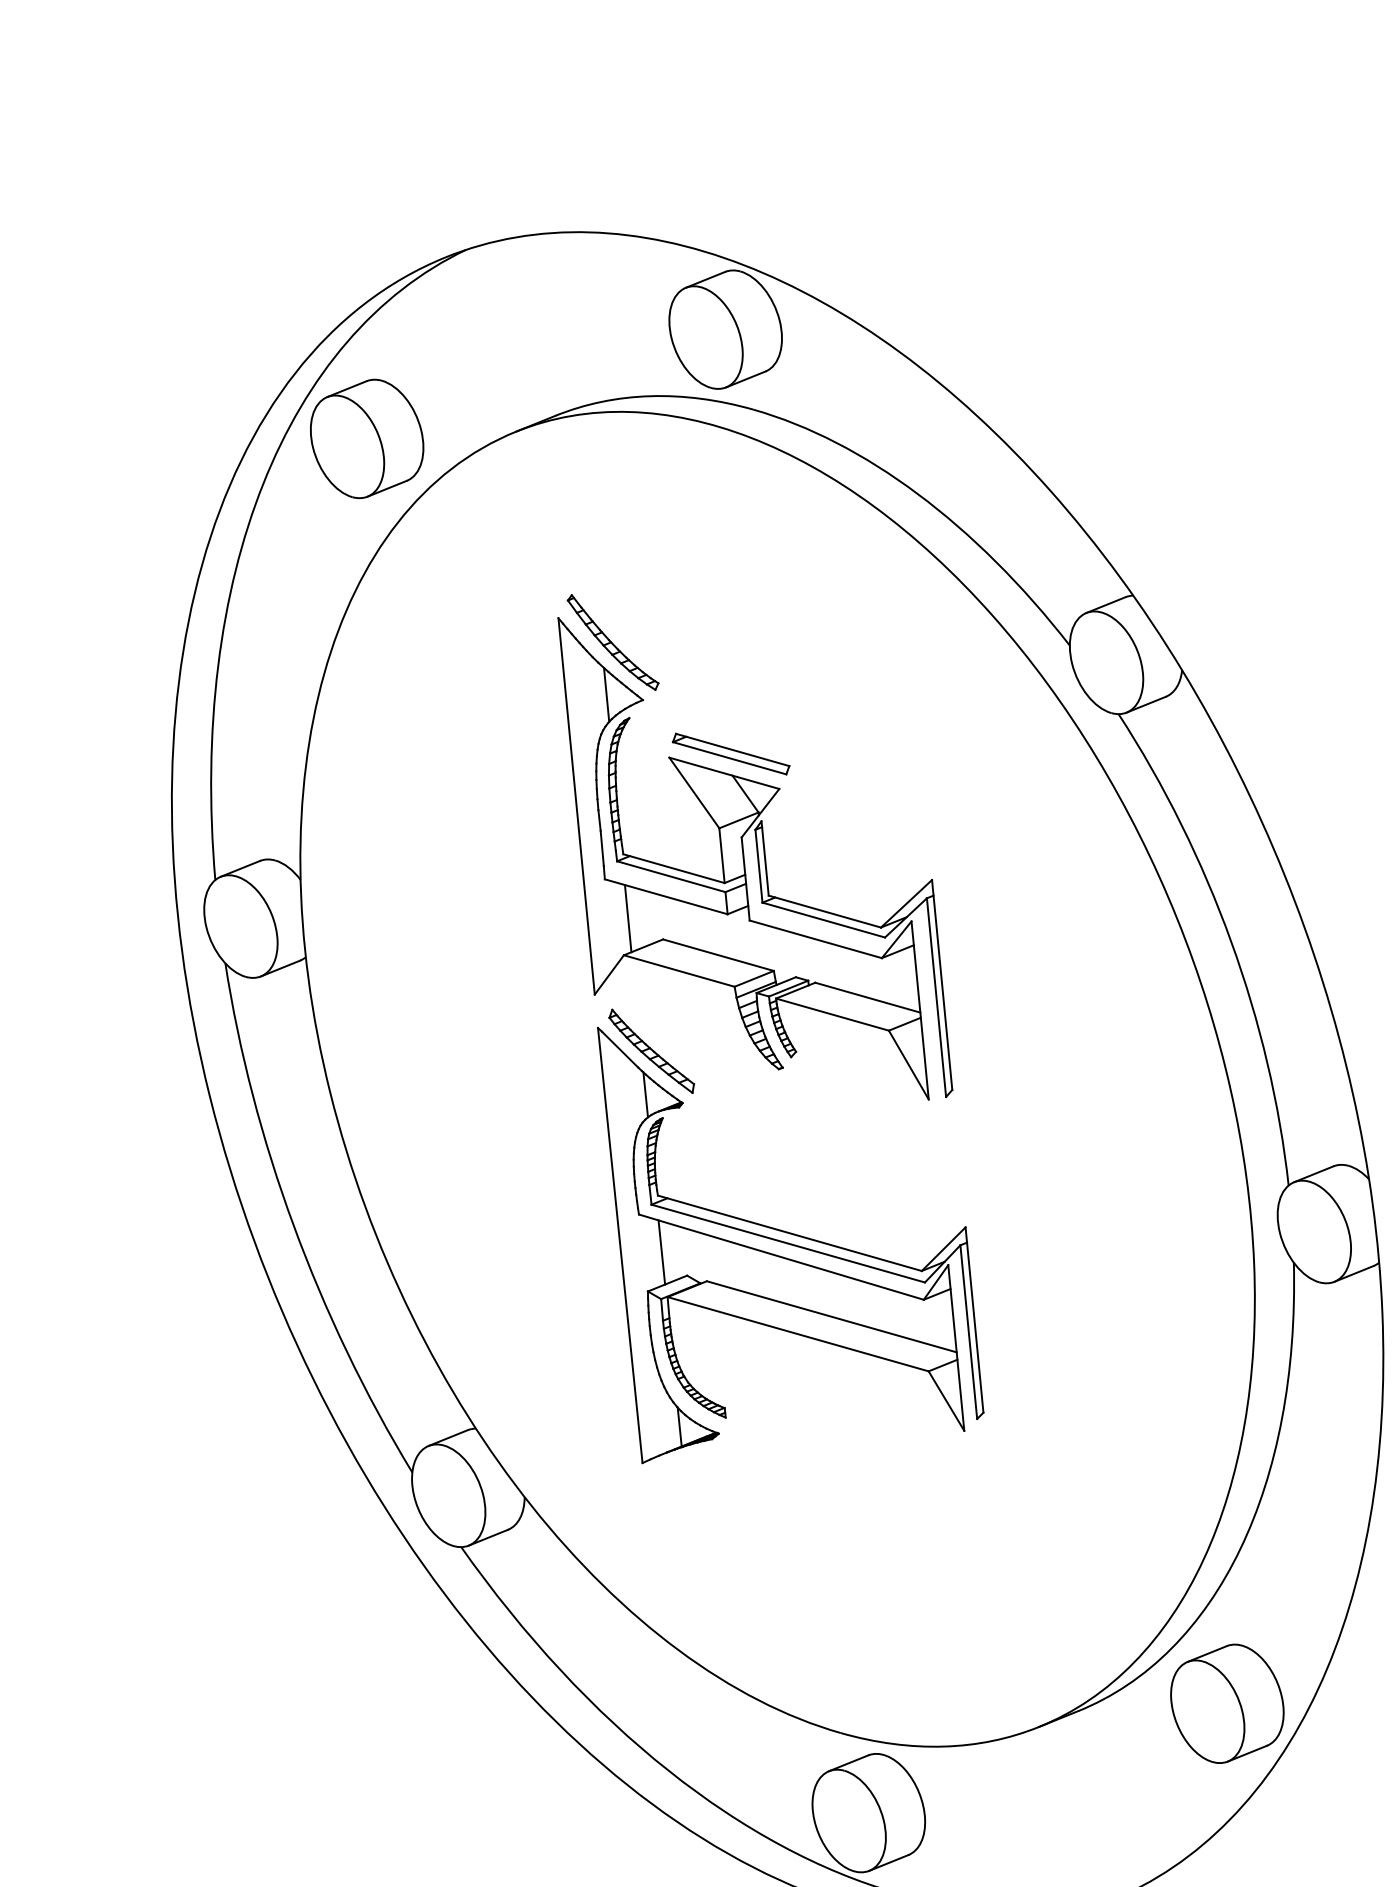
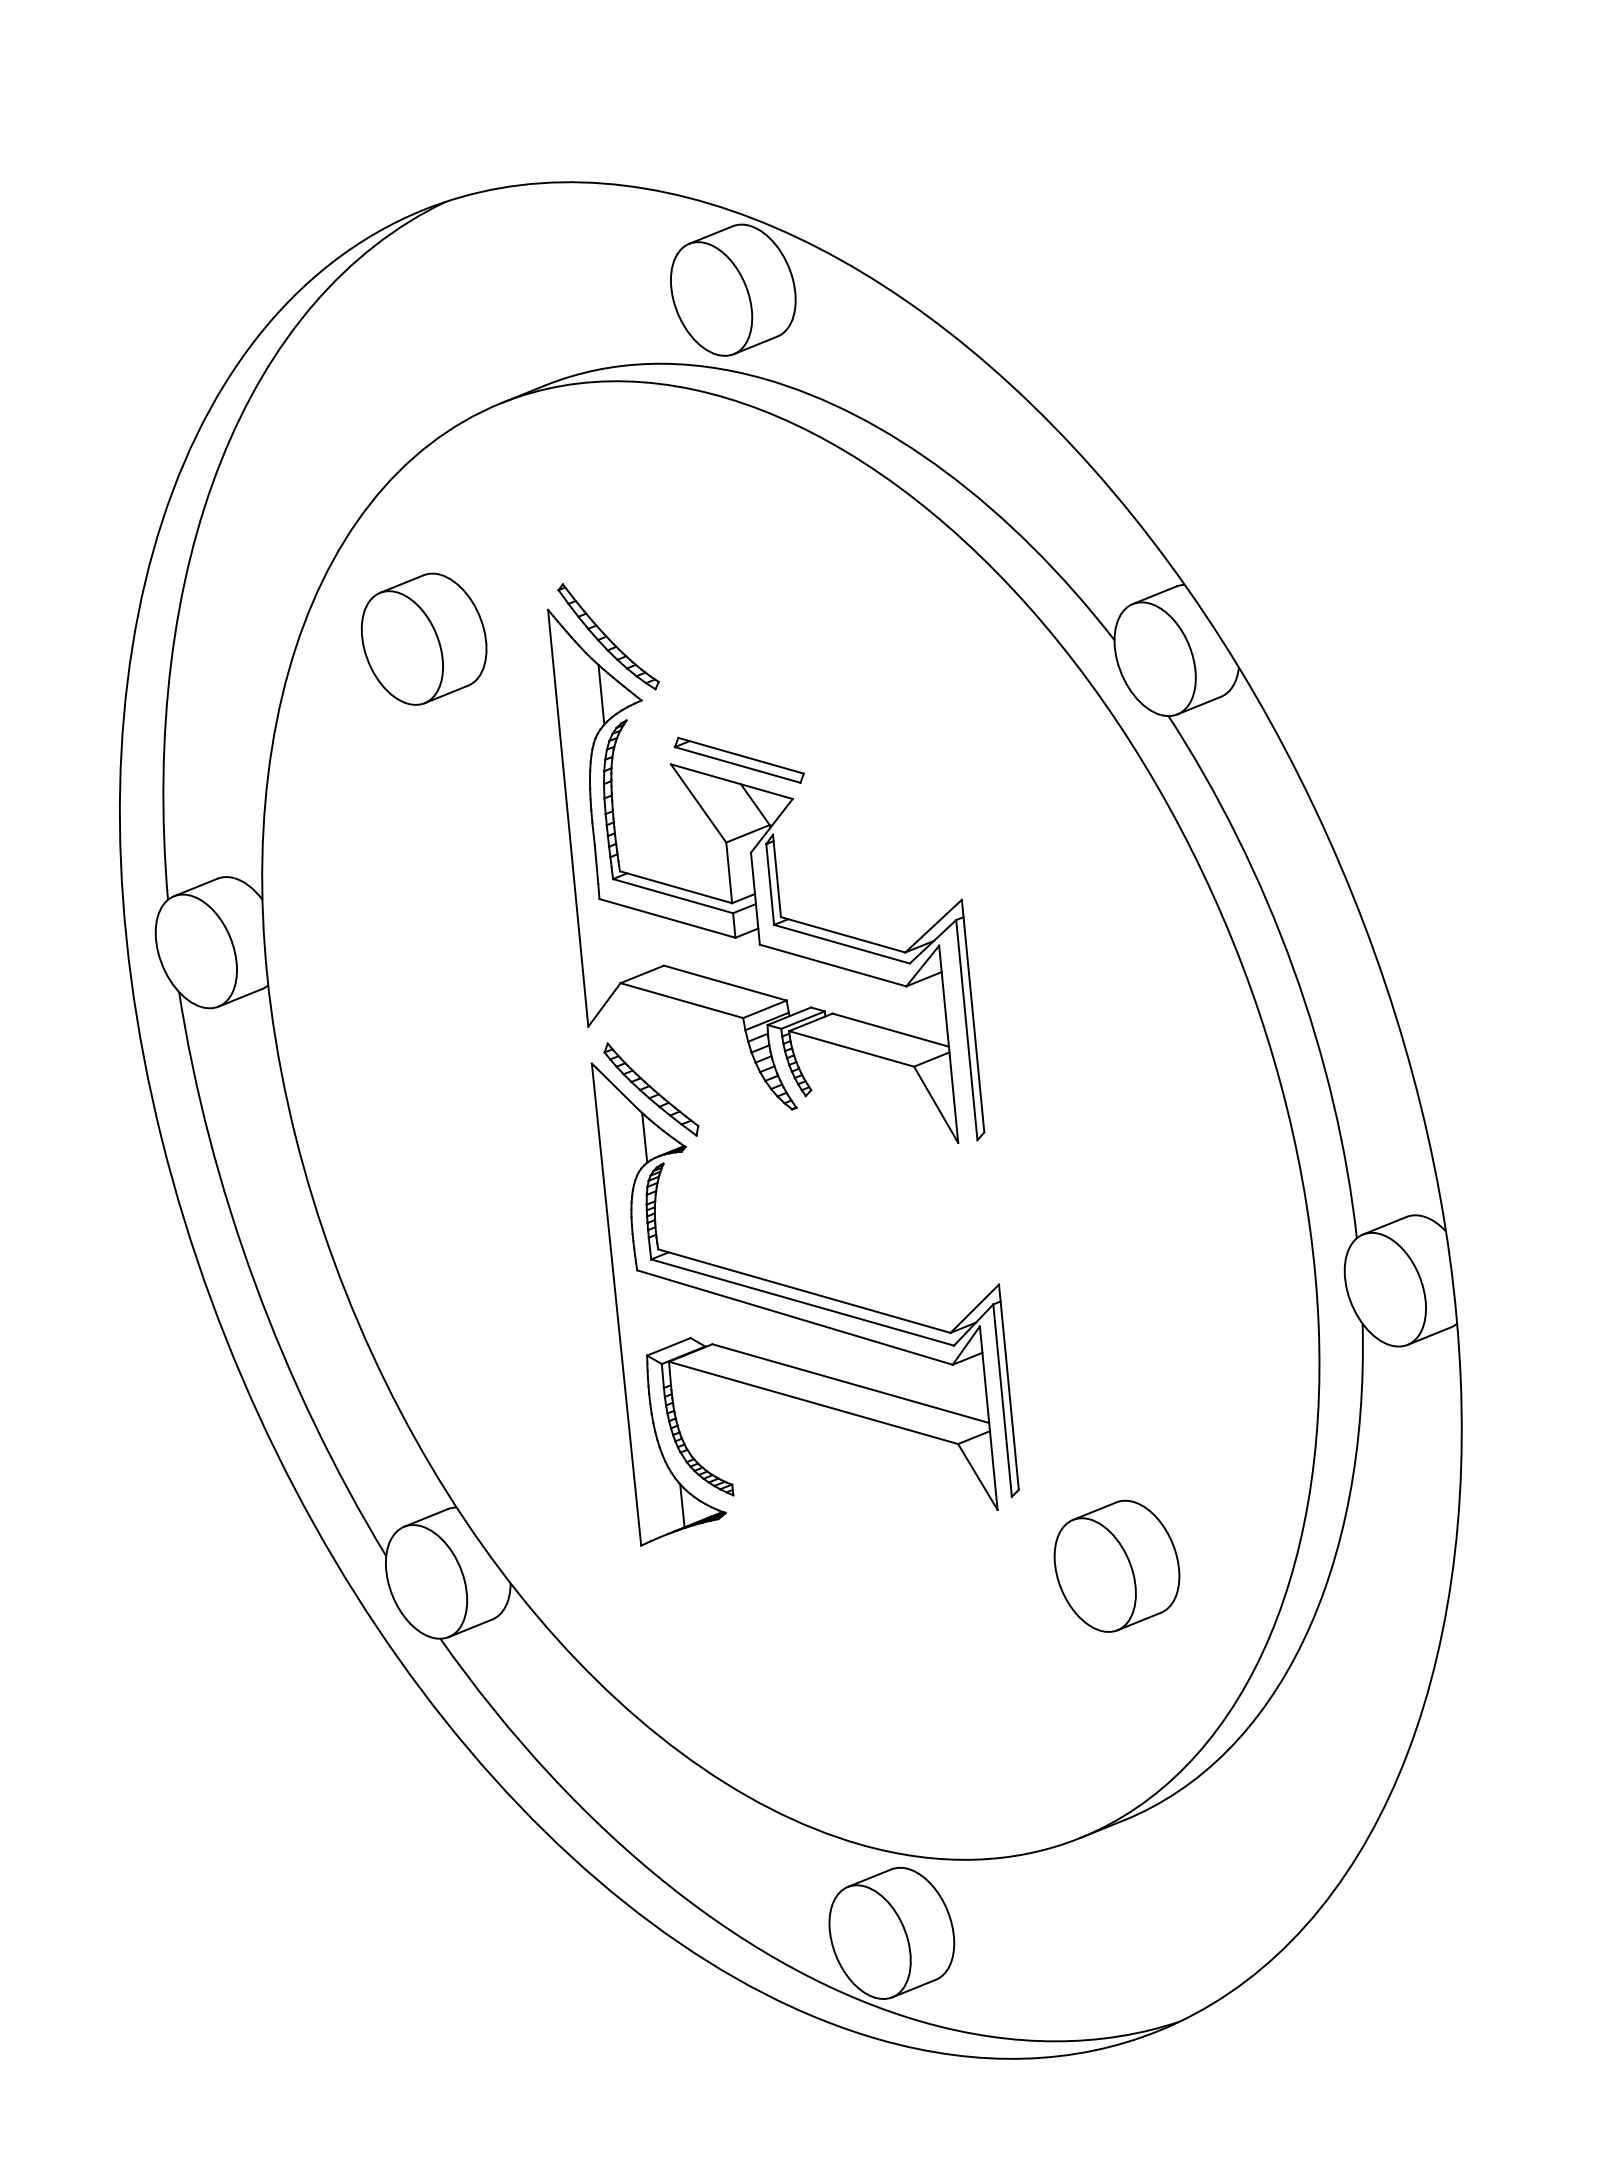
part: (366, 438) -> (423, 638), moved
line: (627, 918) -> (624, 942), removed
line: (661, 1251) -> (662, 1311), removed
part: (1226, 1703) -> (1116, 1565), moved

